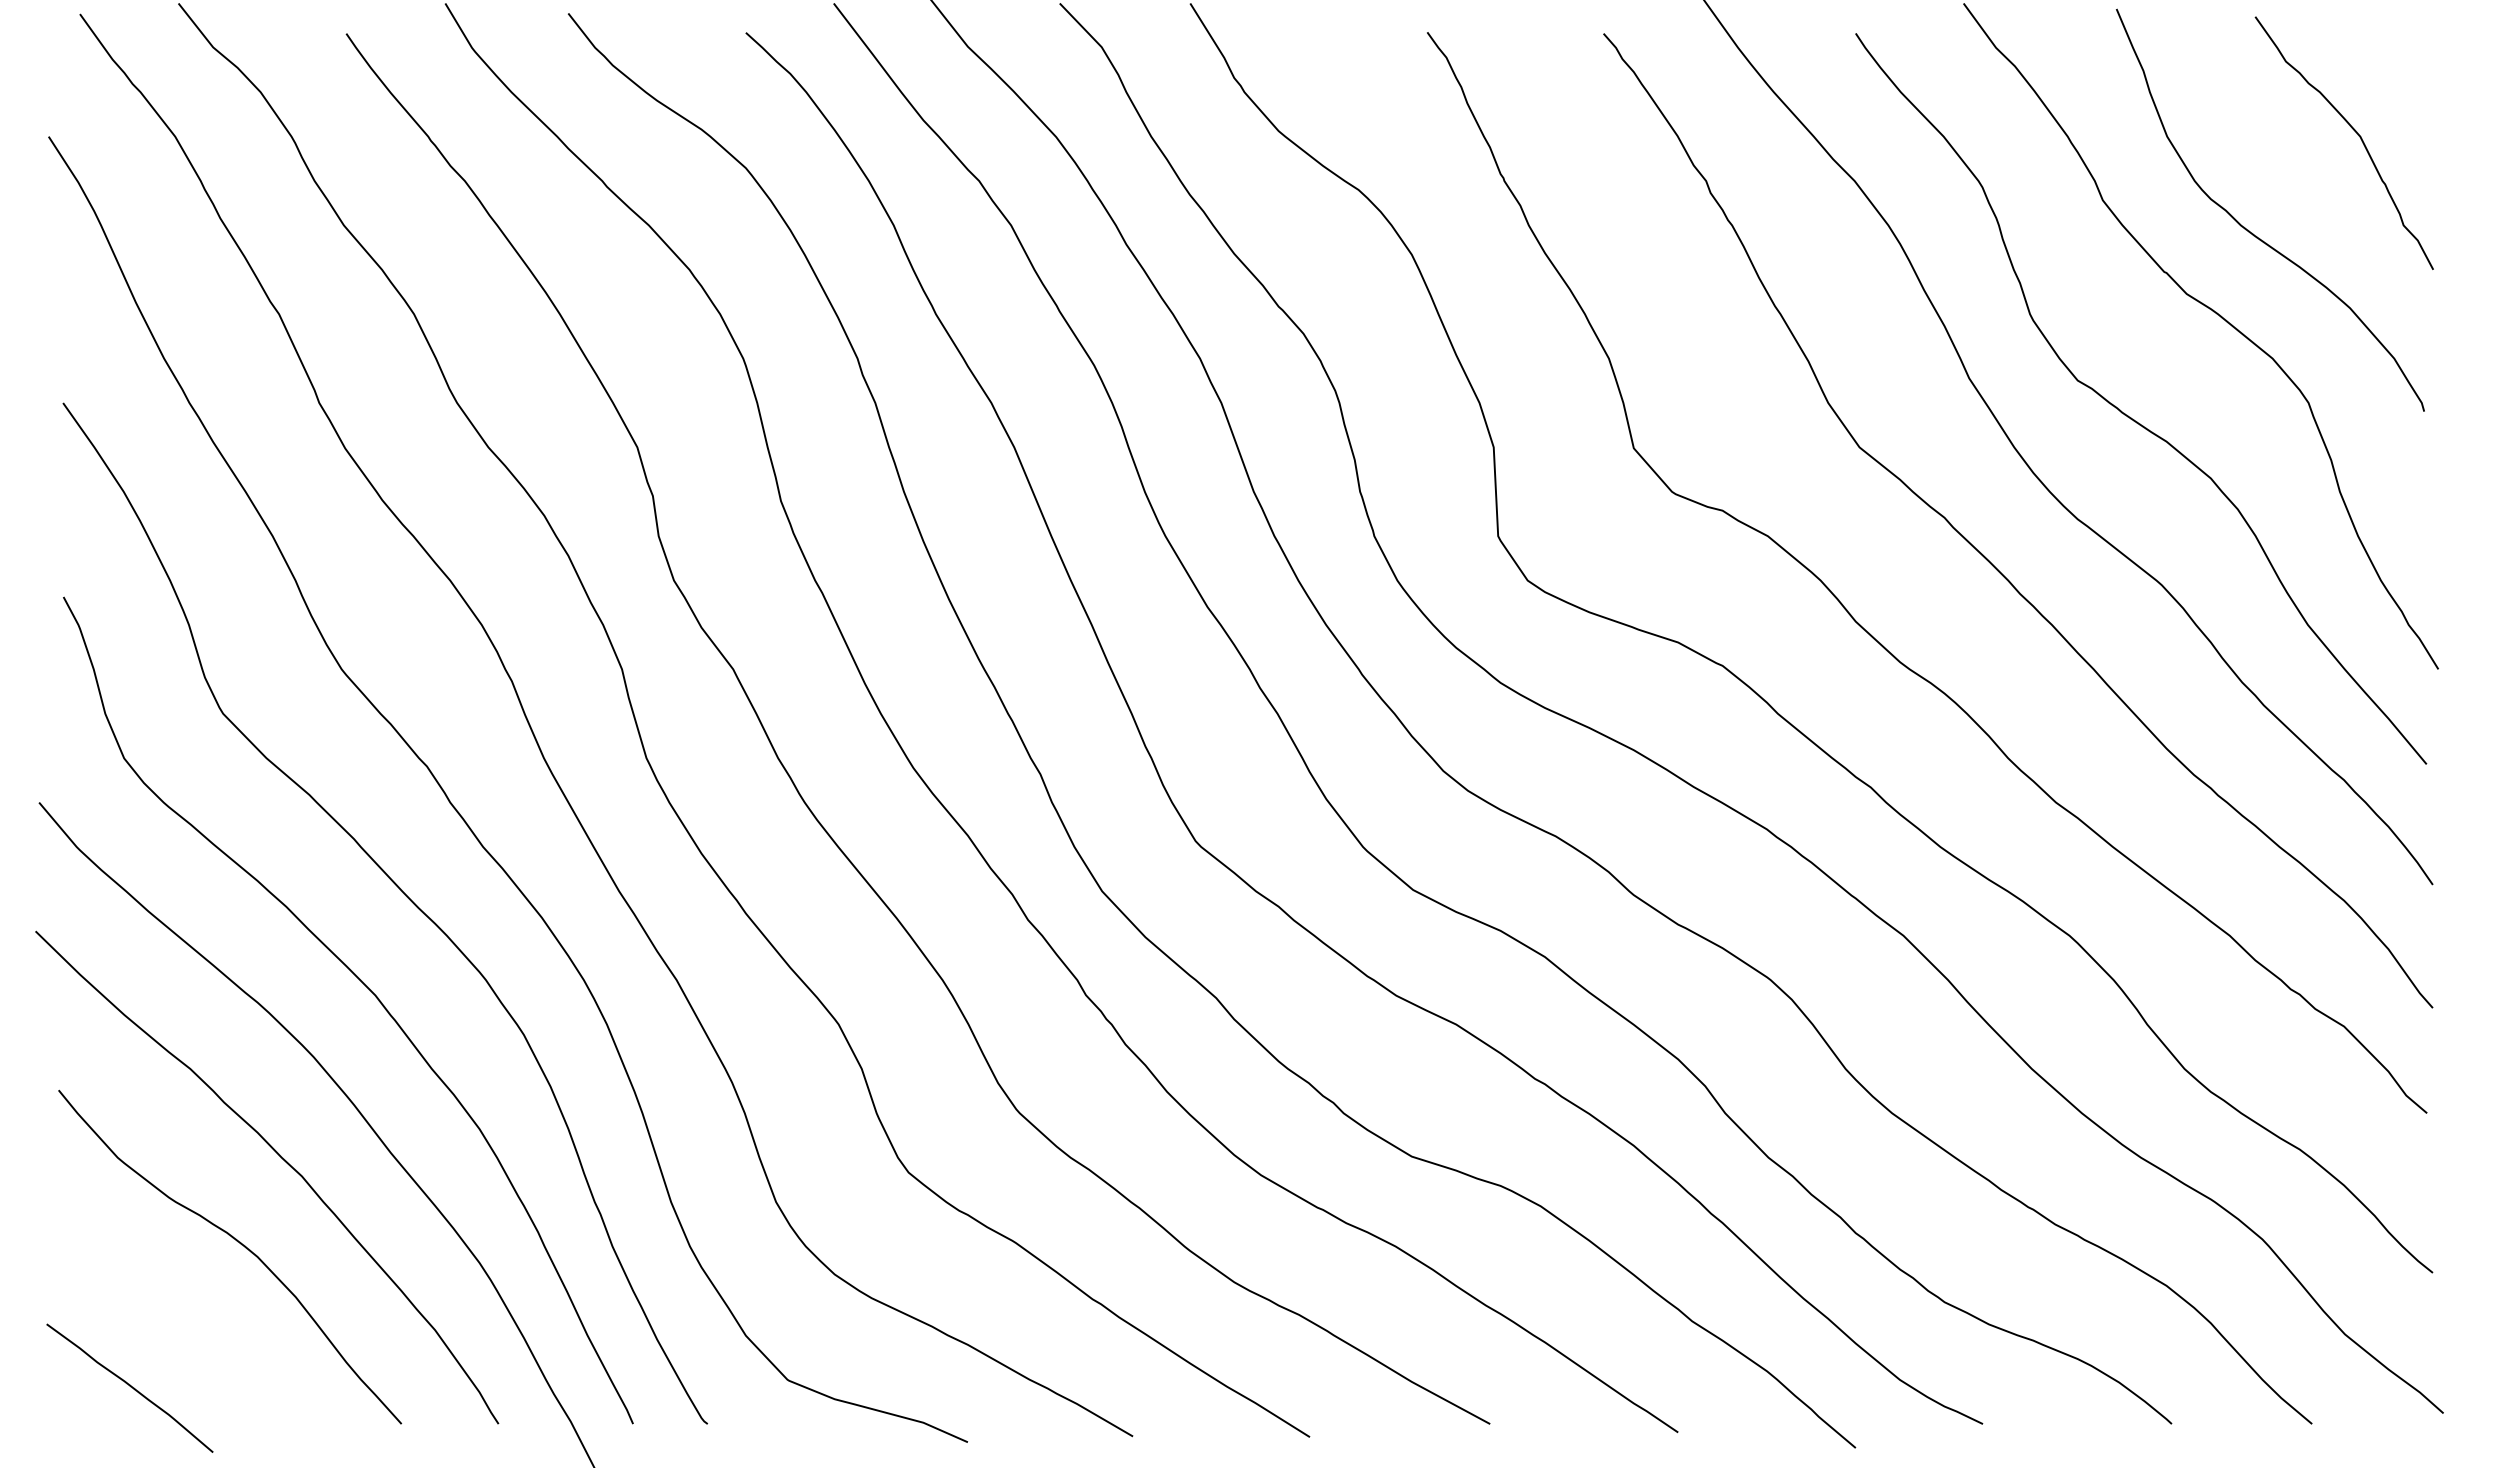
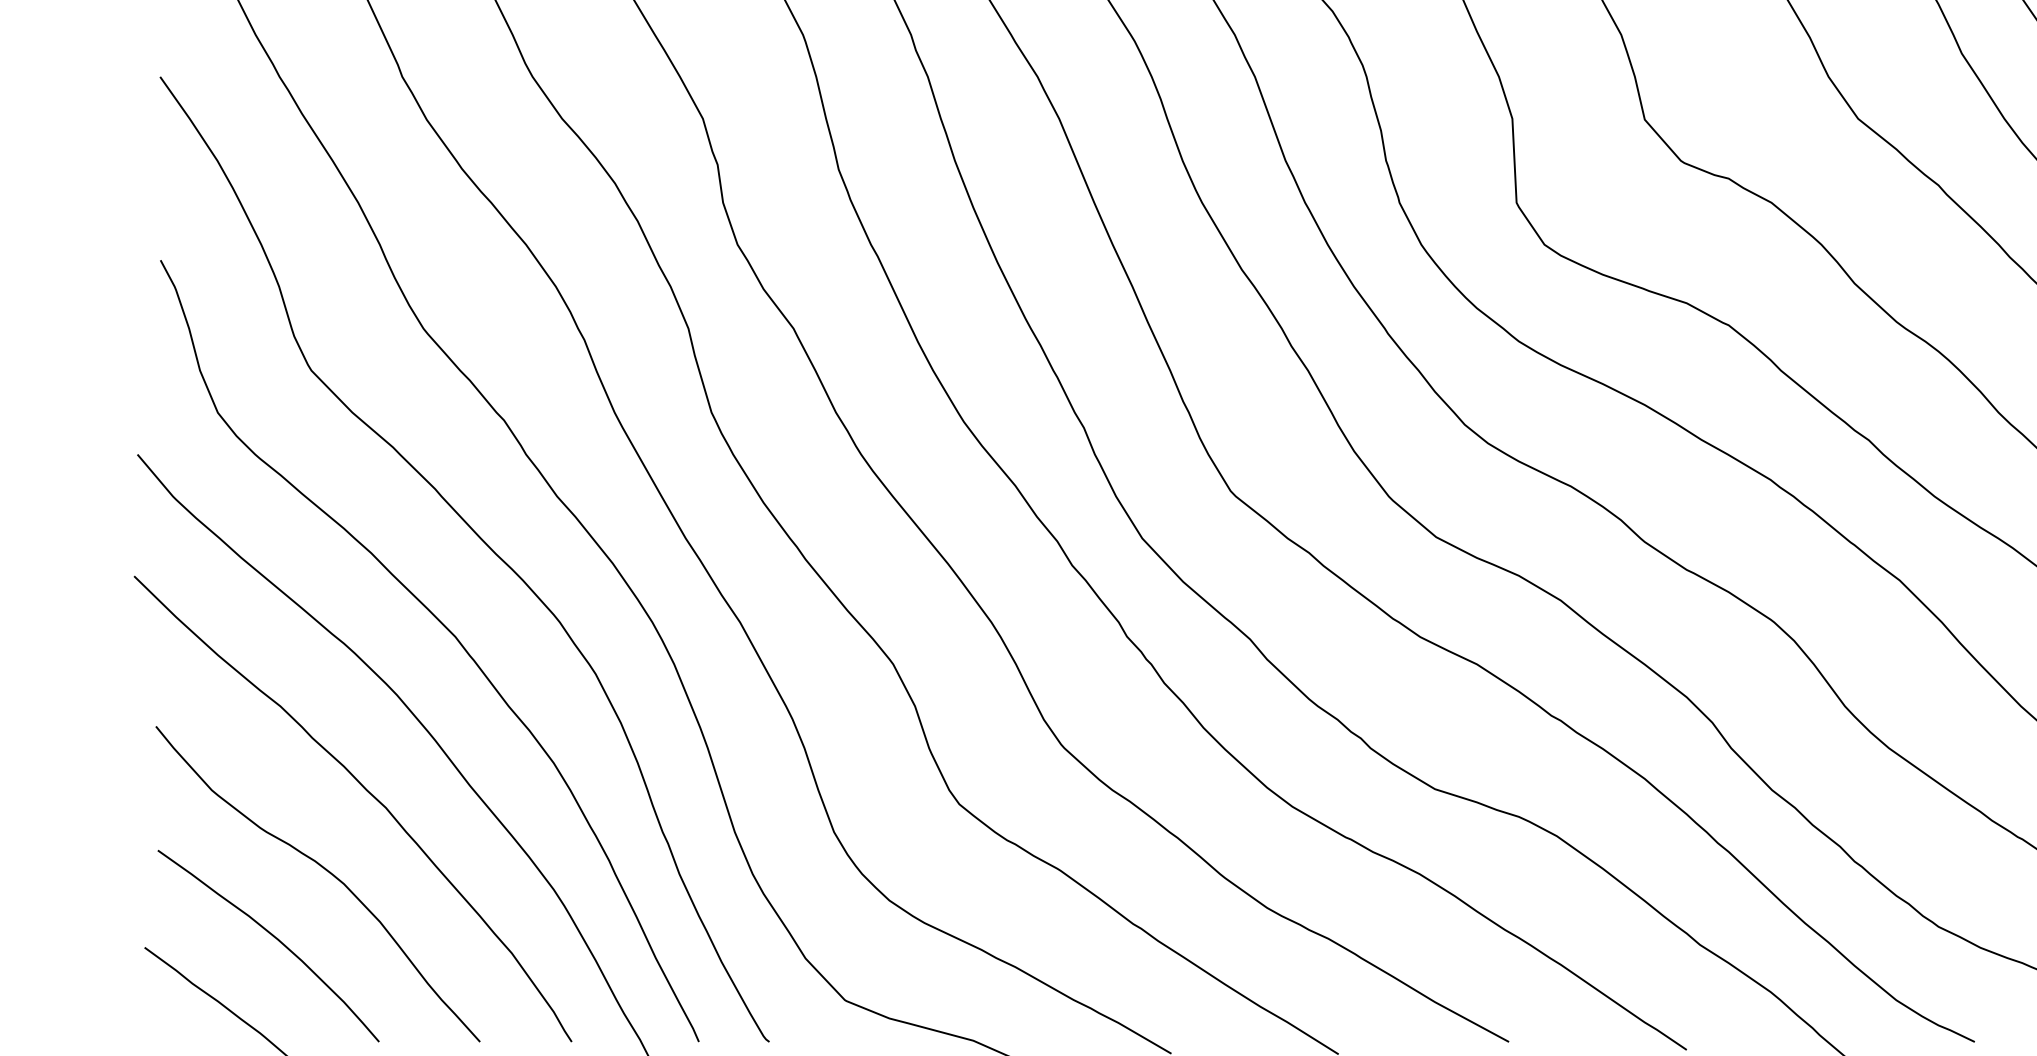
curve: (184, 1314) -> (274, 938), added

